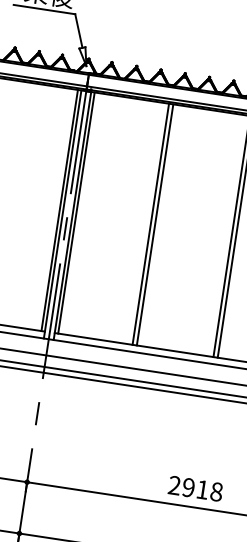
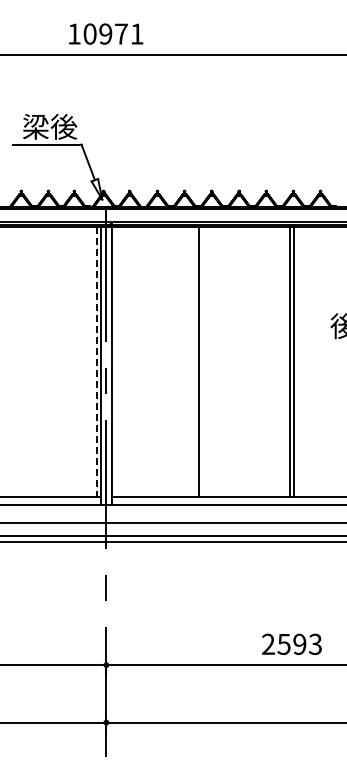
line: (59, 210) -> (96, 362), solid -> dashed
line: (76, 213) -> (115, 362), removed
line: (154, 225) -> (203, 362), removed
text: (202, 489) -> (299, 644), 2918 -> 2593

